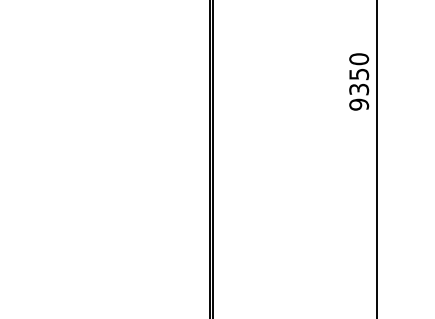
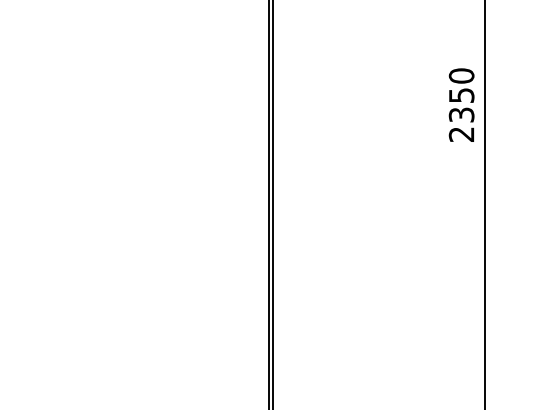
text: (359, 104) -> (462, 134), 9350 -> 2350

